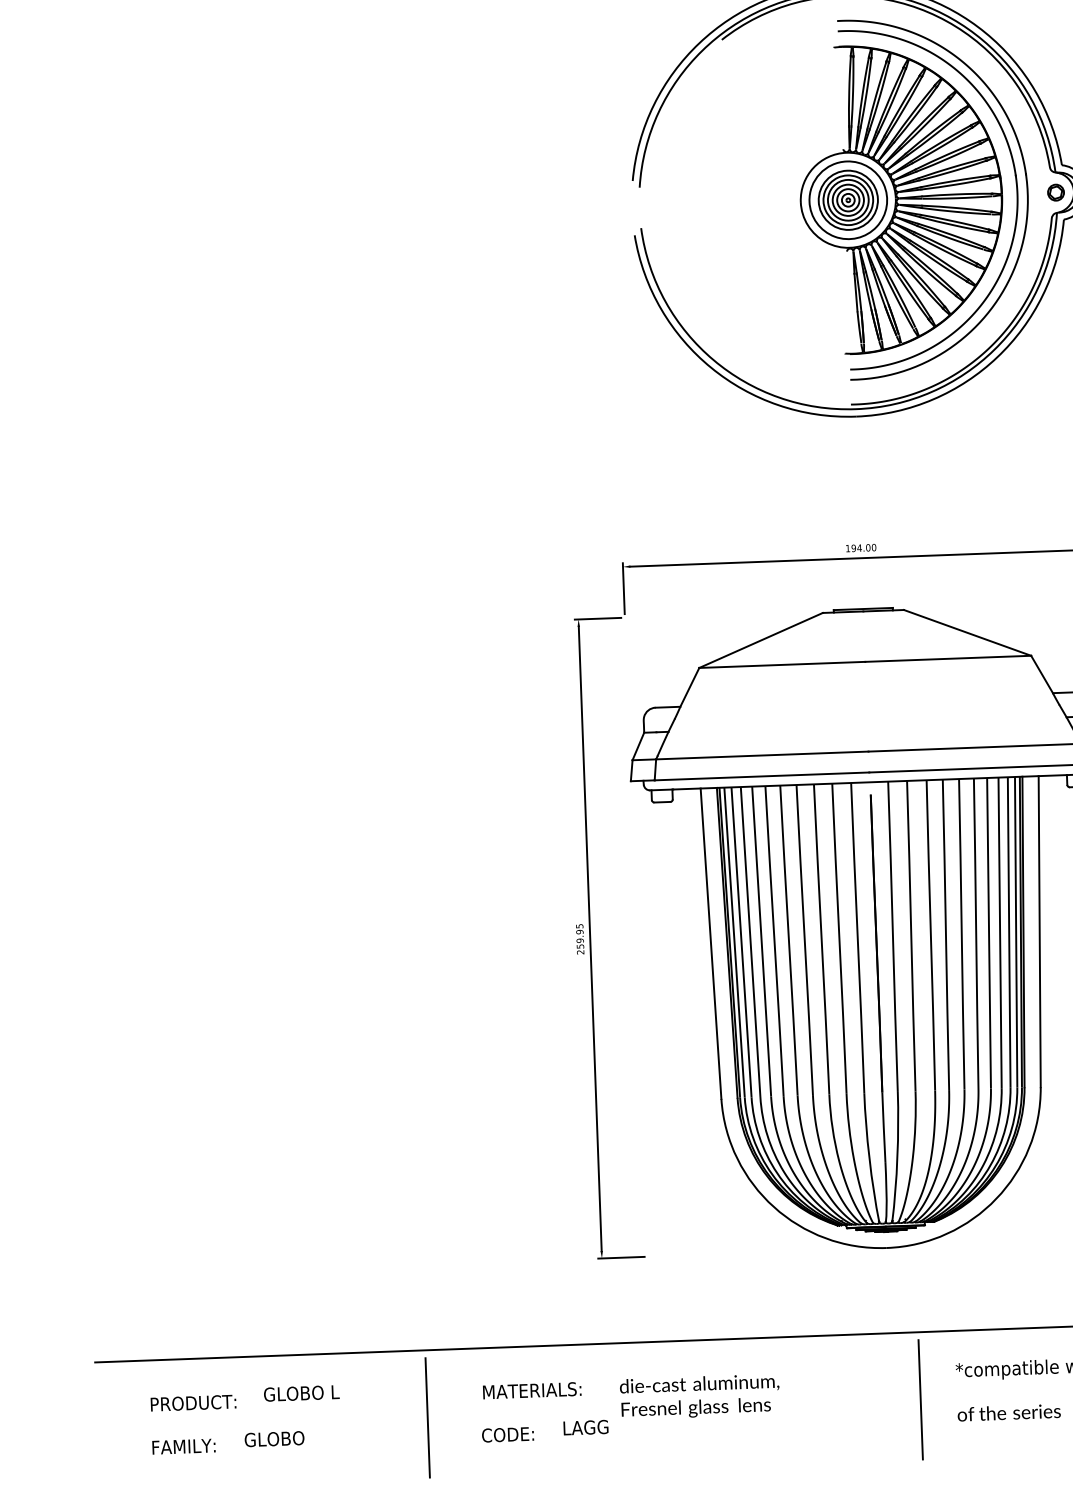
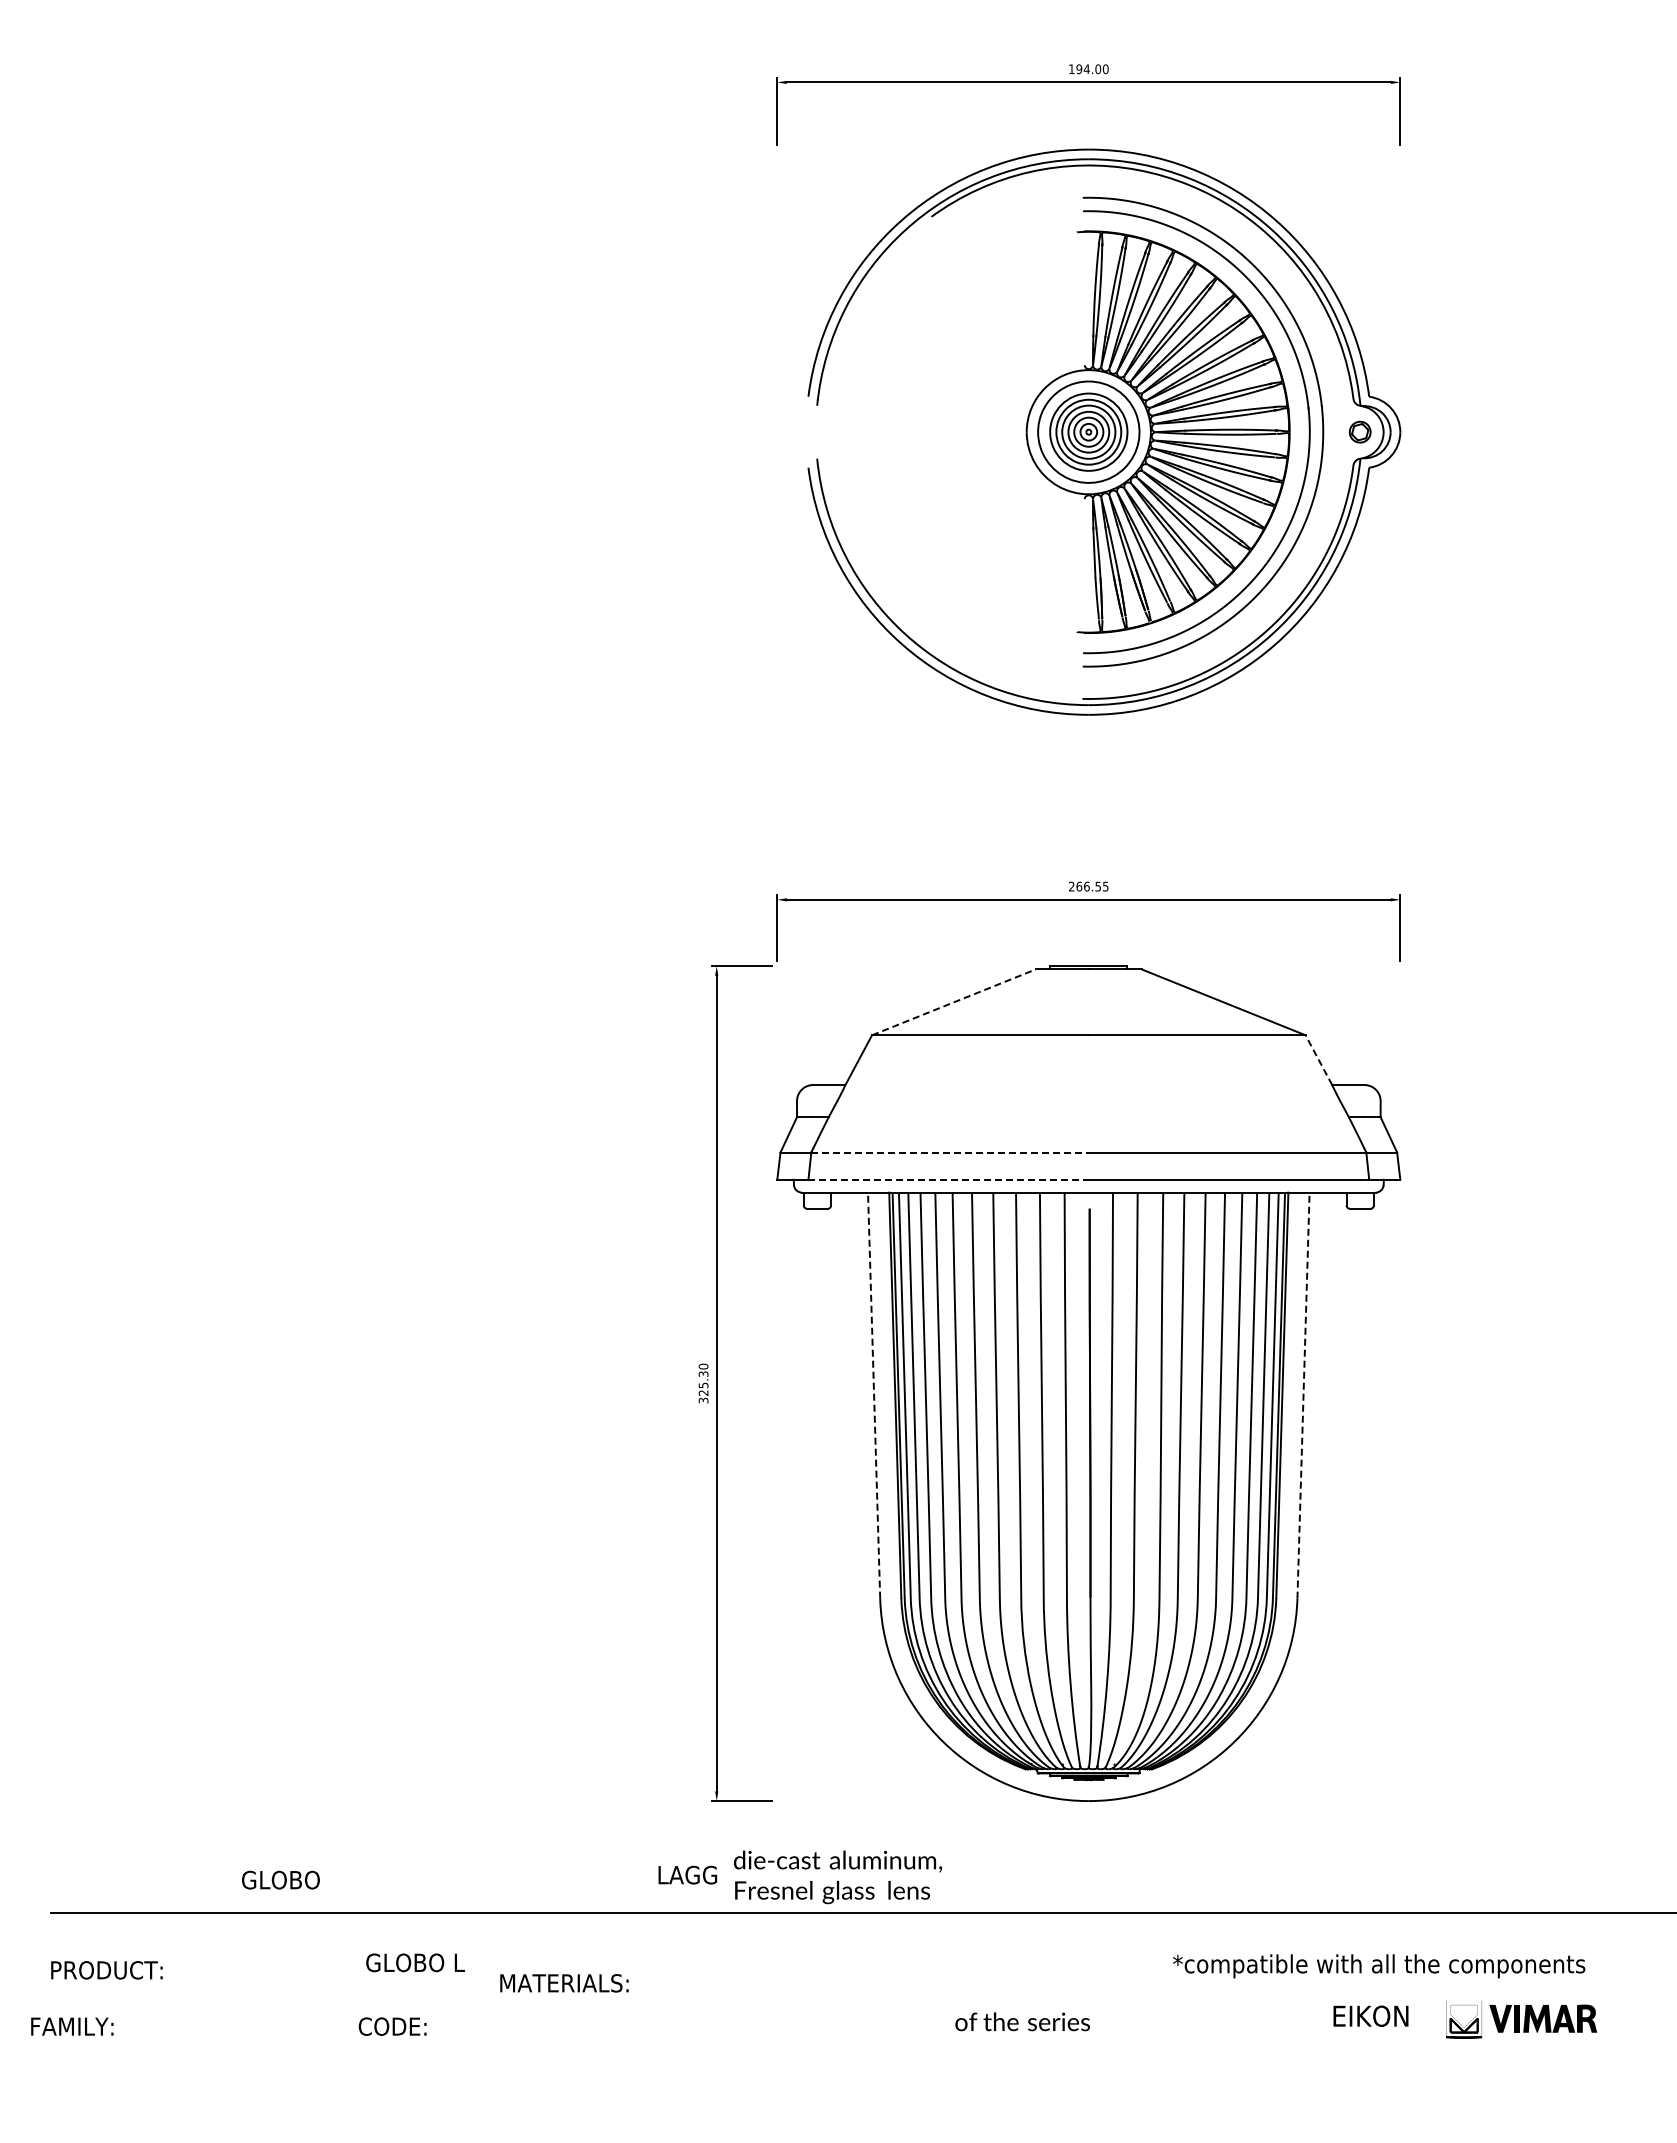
text: (860, 548) -> (1088, 886), 194.00 -> 266.55
line: (761, 640) -> (954, 1002), solid -> dashed
line: (1041, 673) -> (1318, 1059), solid -> dashed
line: (762, 755) -> (950, 1152), solid -> dashed
line: (762, 776) -> (949, 1179), solid -> dashed
line: (1039, 931) -> (1303, 1395), solid -> dashed
text: (580, 939) -> (703, 1383), 259.95 -> 325.30
line: (711, 943) -> (874, 1395), solid -> dashed
text: (532, 1390) -> (564, 1983), moved
text: (301, 1393) -> (415, 1962), moved
text: (700, 1396) -> (838, 1877), moved
line: (920, 1399) -> (1125, 2000), removed
text: (193, 1403) -> (106, 1970), moved
text: (1009, 1412) -> (1022, 2021), moved
line: (427, 1417) -> (481, 2000), removed
text: (585, 1427) -> (687, 1874), moved
text: (507, 1434) -> (392, 2026), moved
text: (274, 1438) -> (280, 1879), moved
text: (184, 1446) -> (72, 2026), moved

